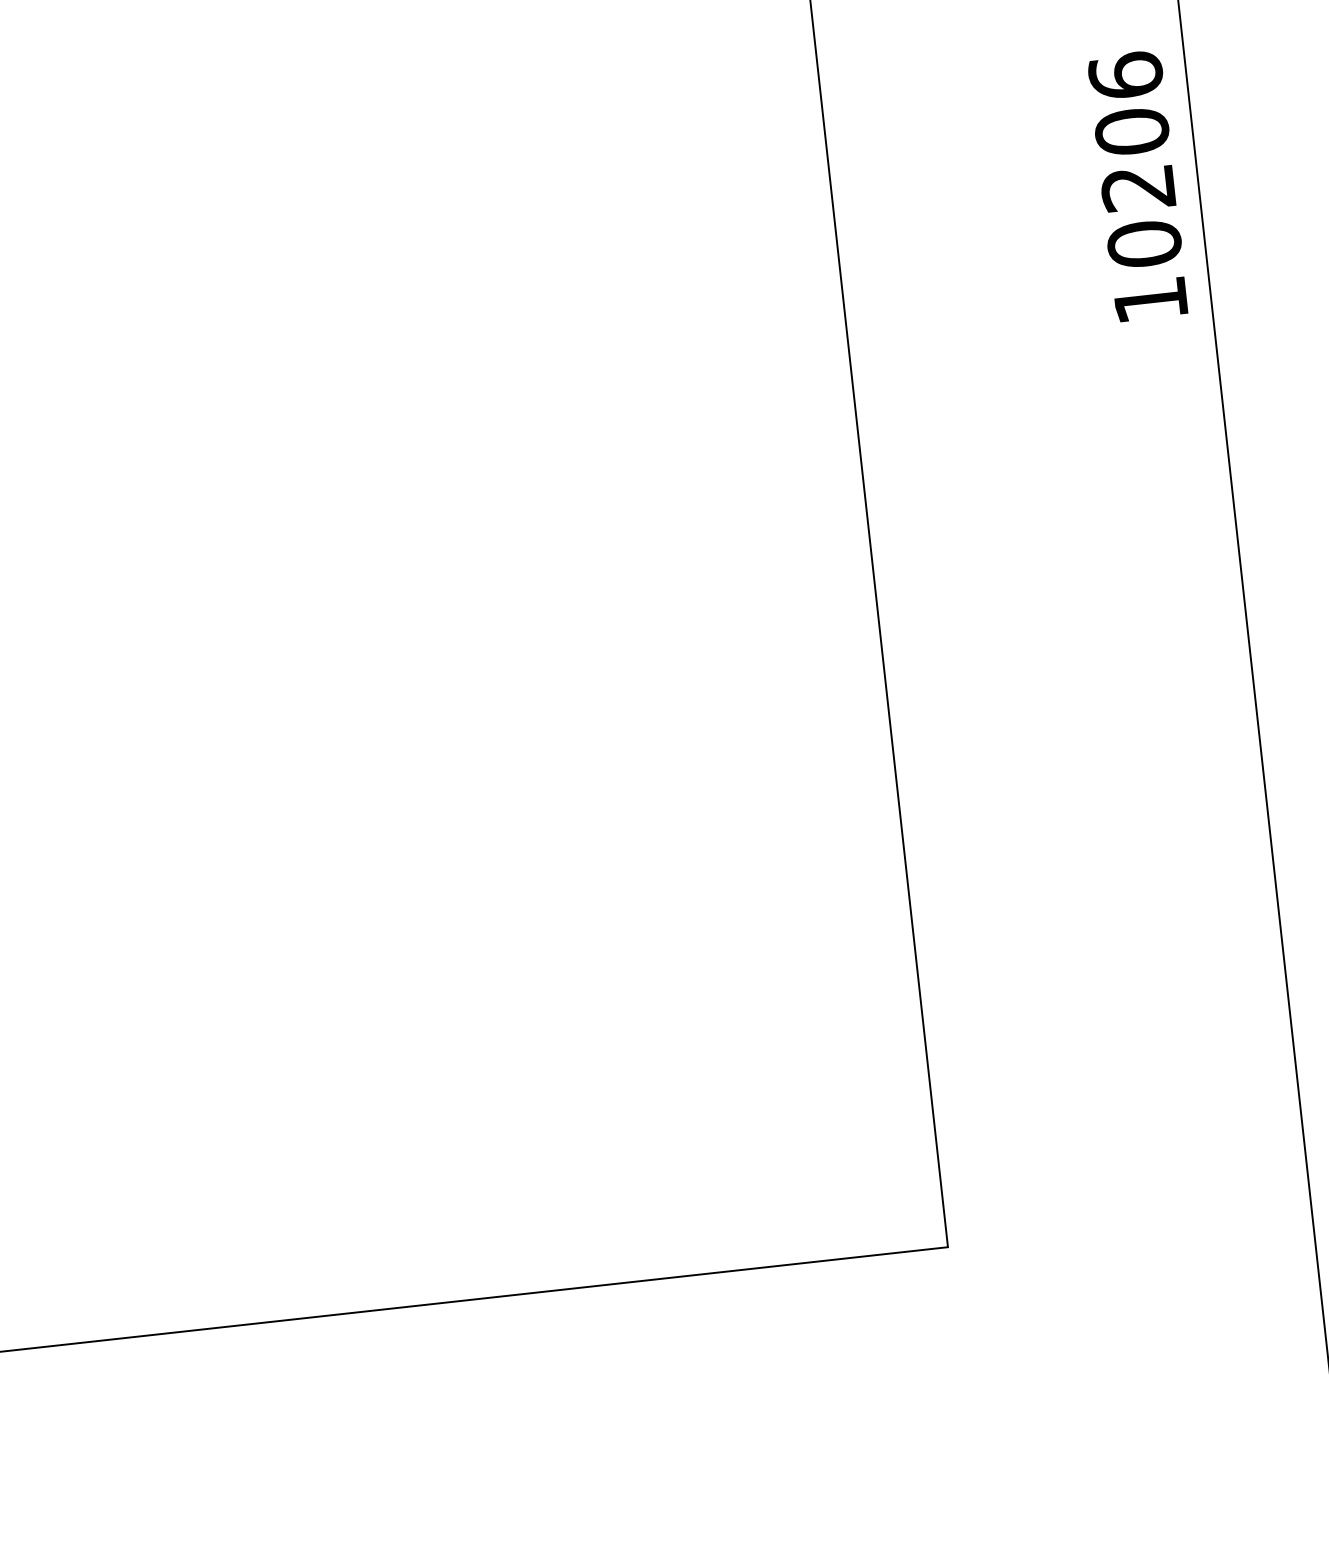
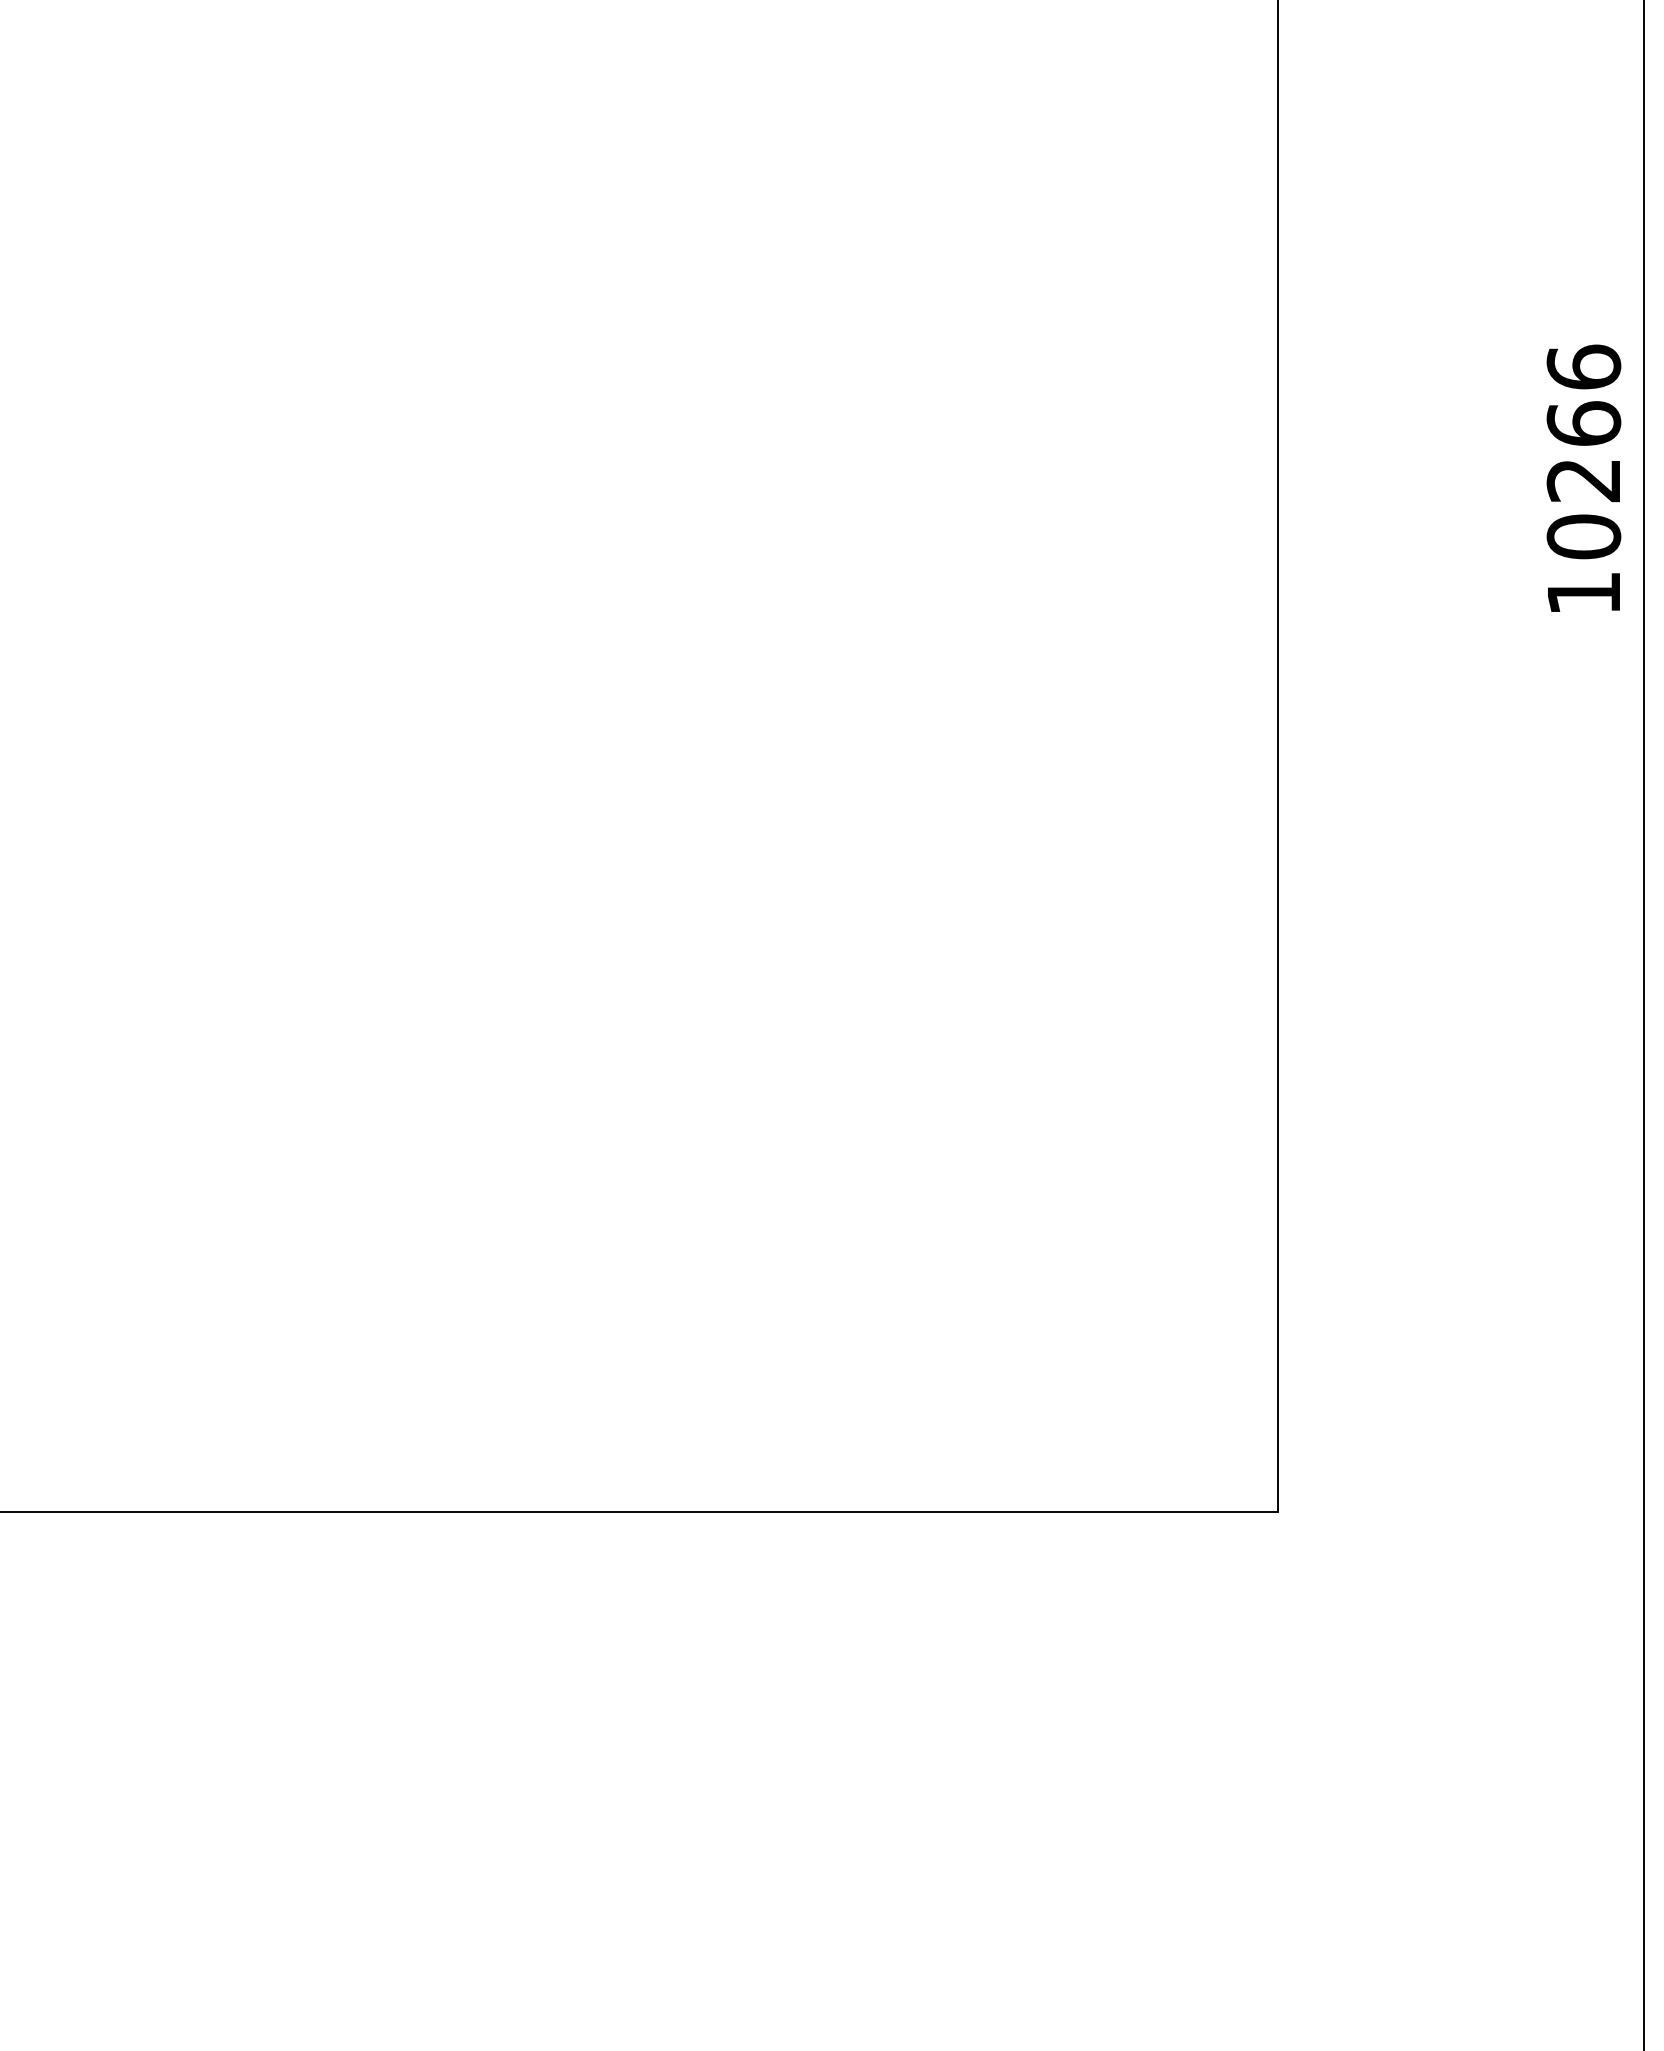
text: (1131, 131) -> (1583, 423), 10206 -> 10266

